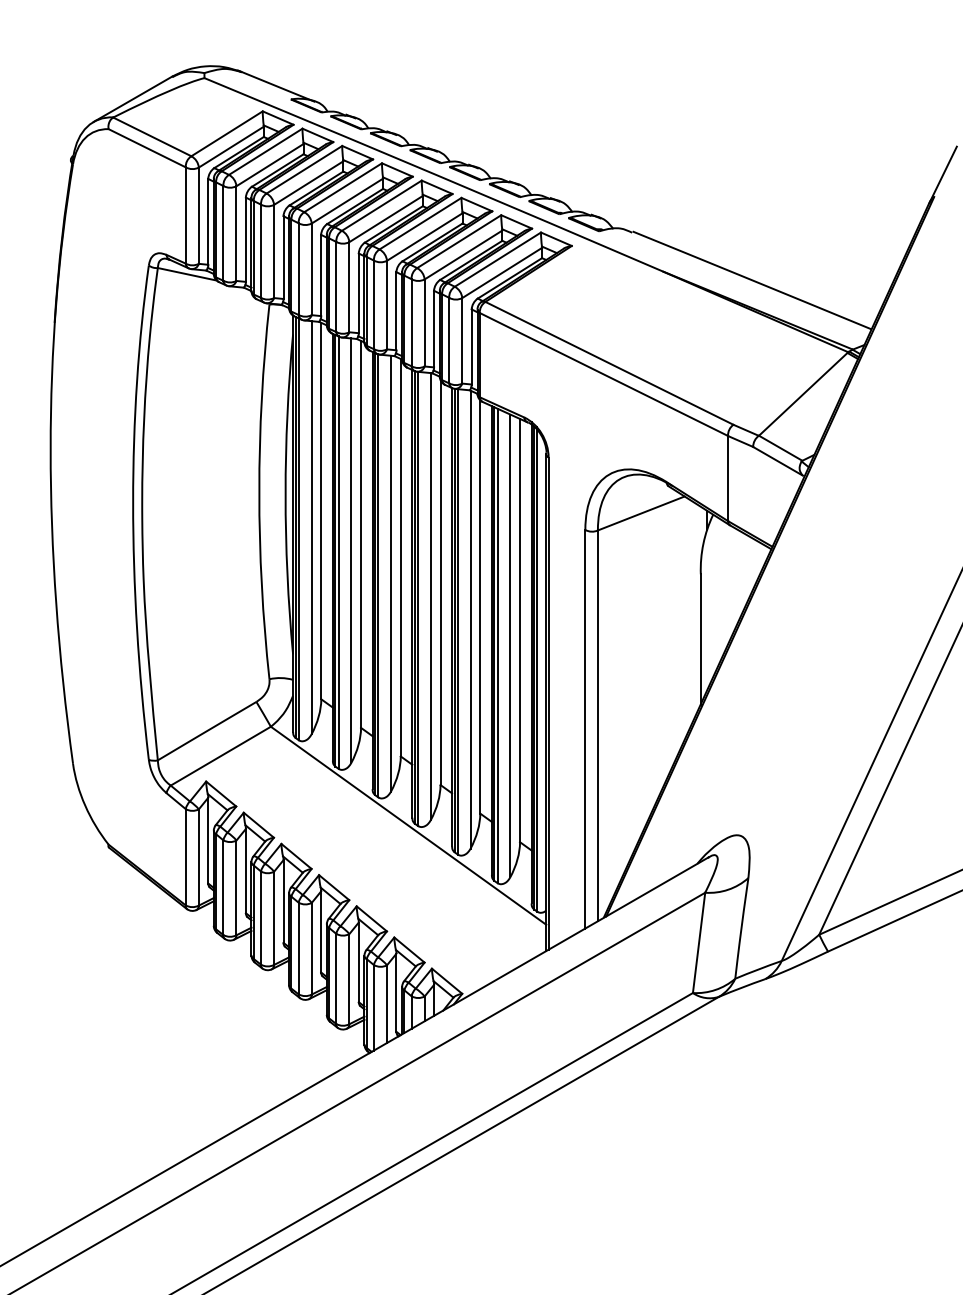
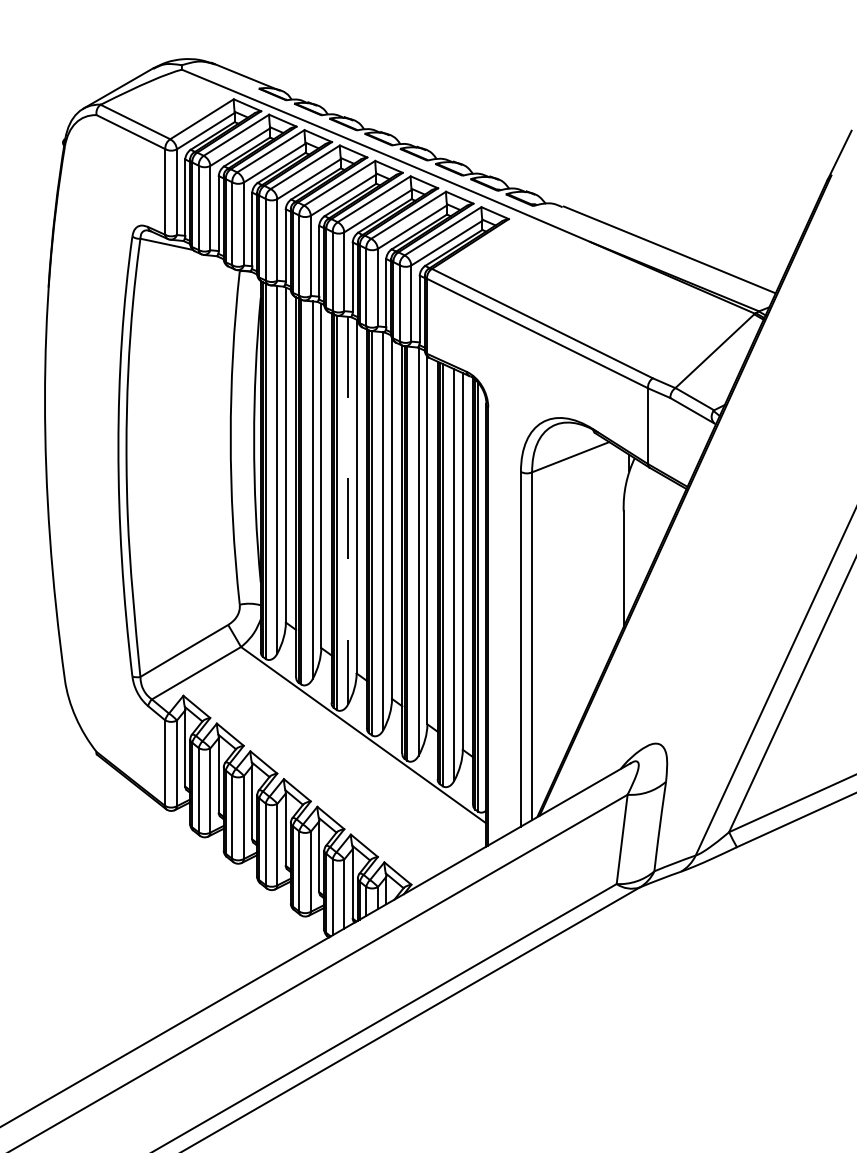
line: (390, 573) -> (347, 510), solid -> dashed

